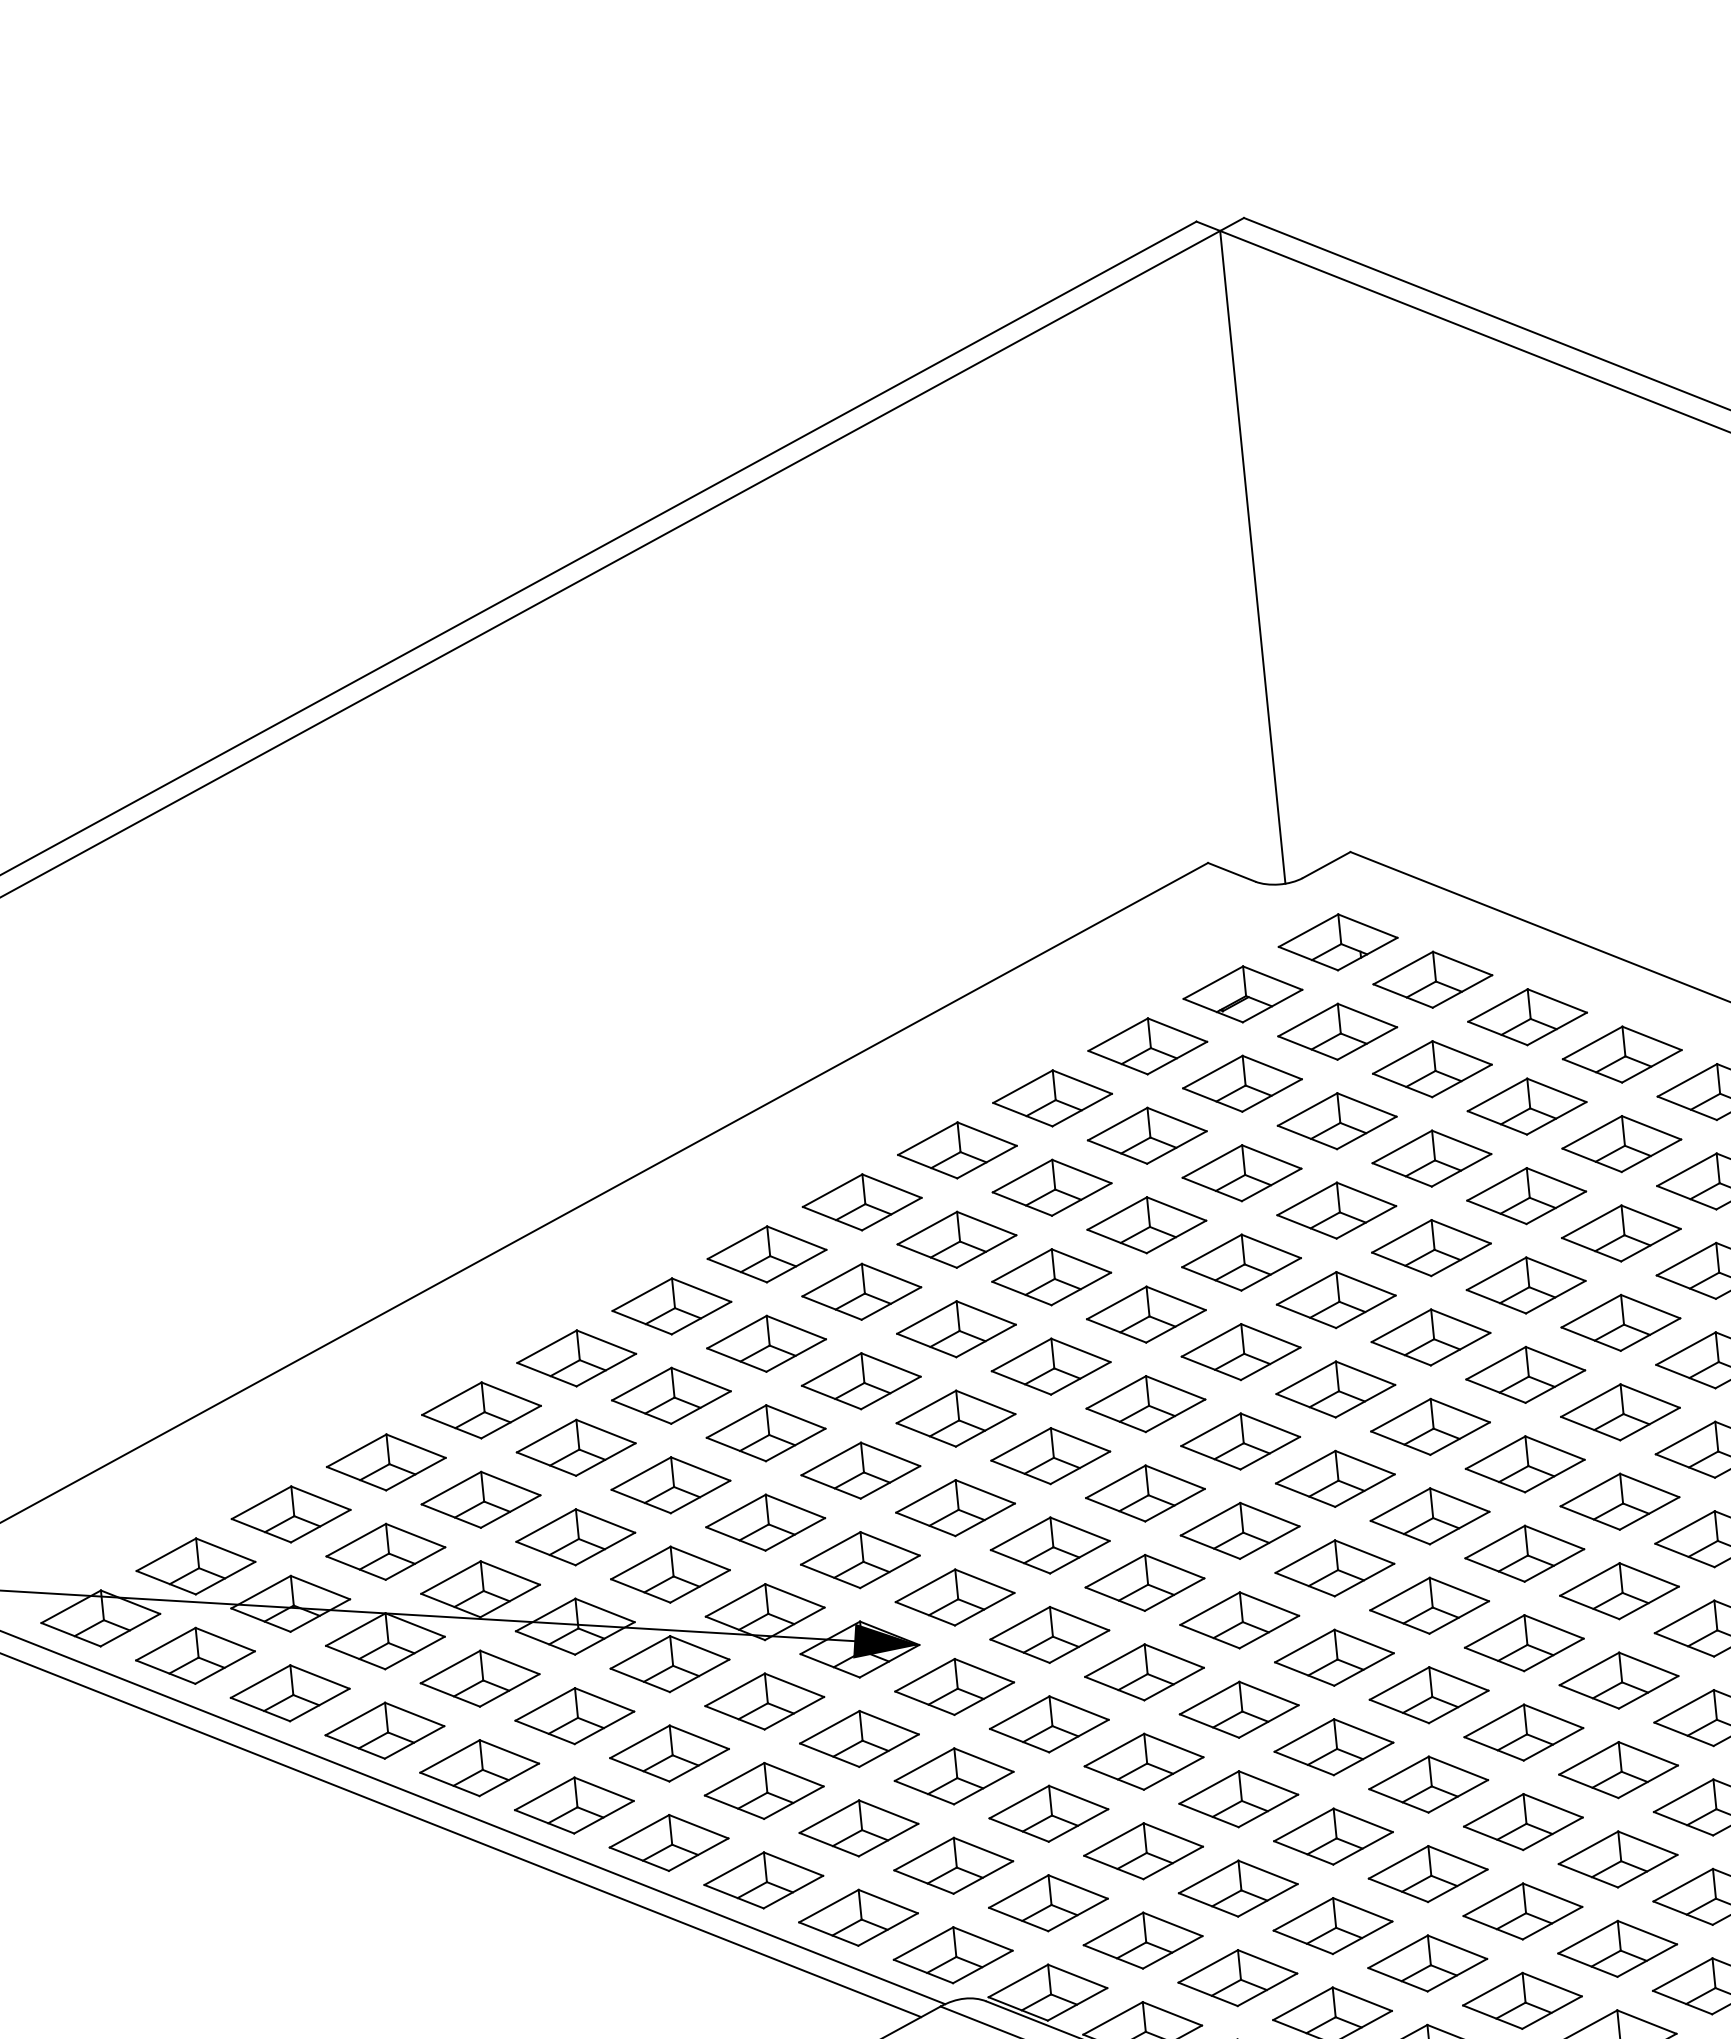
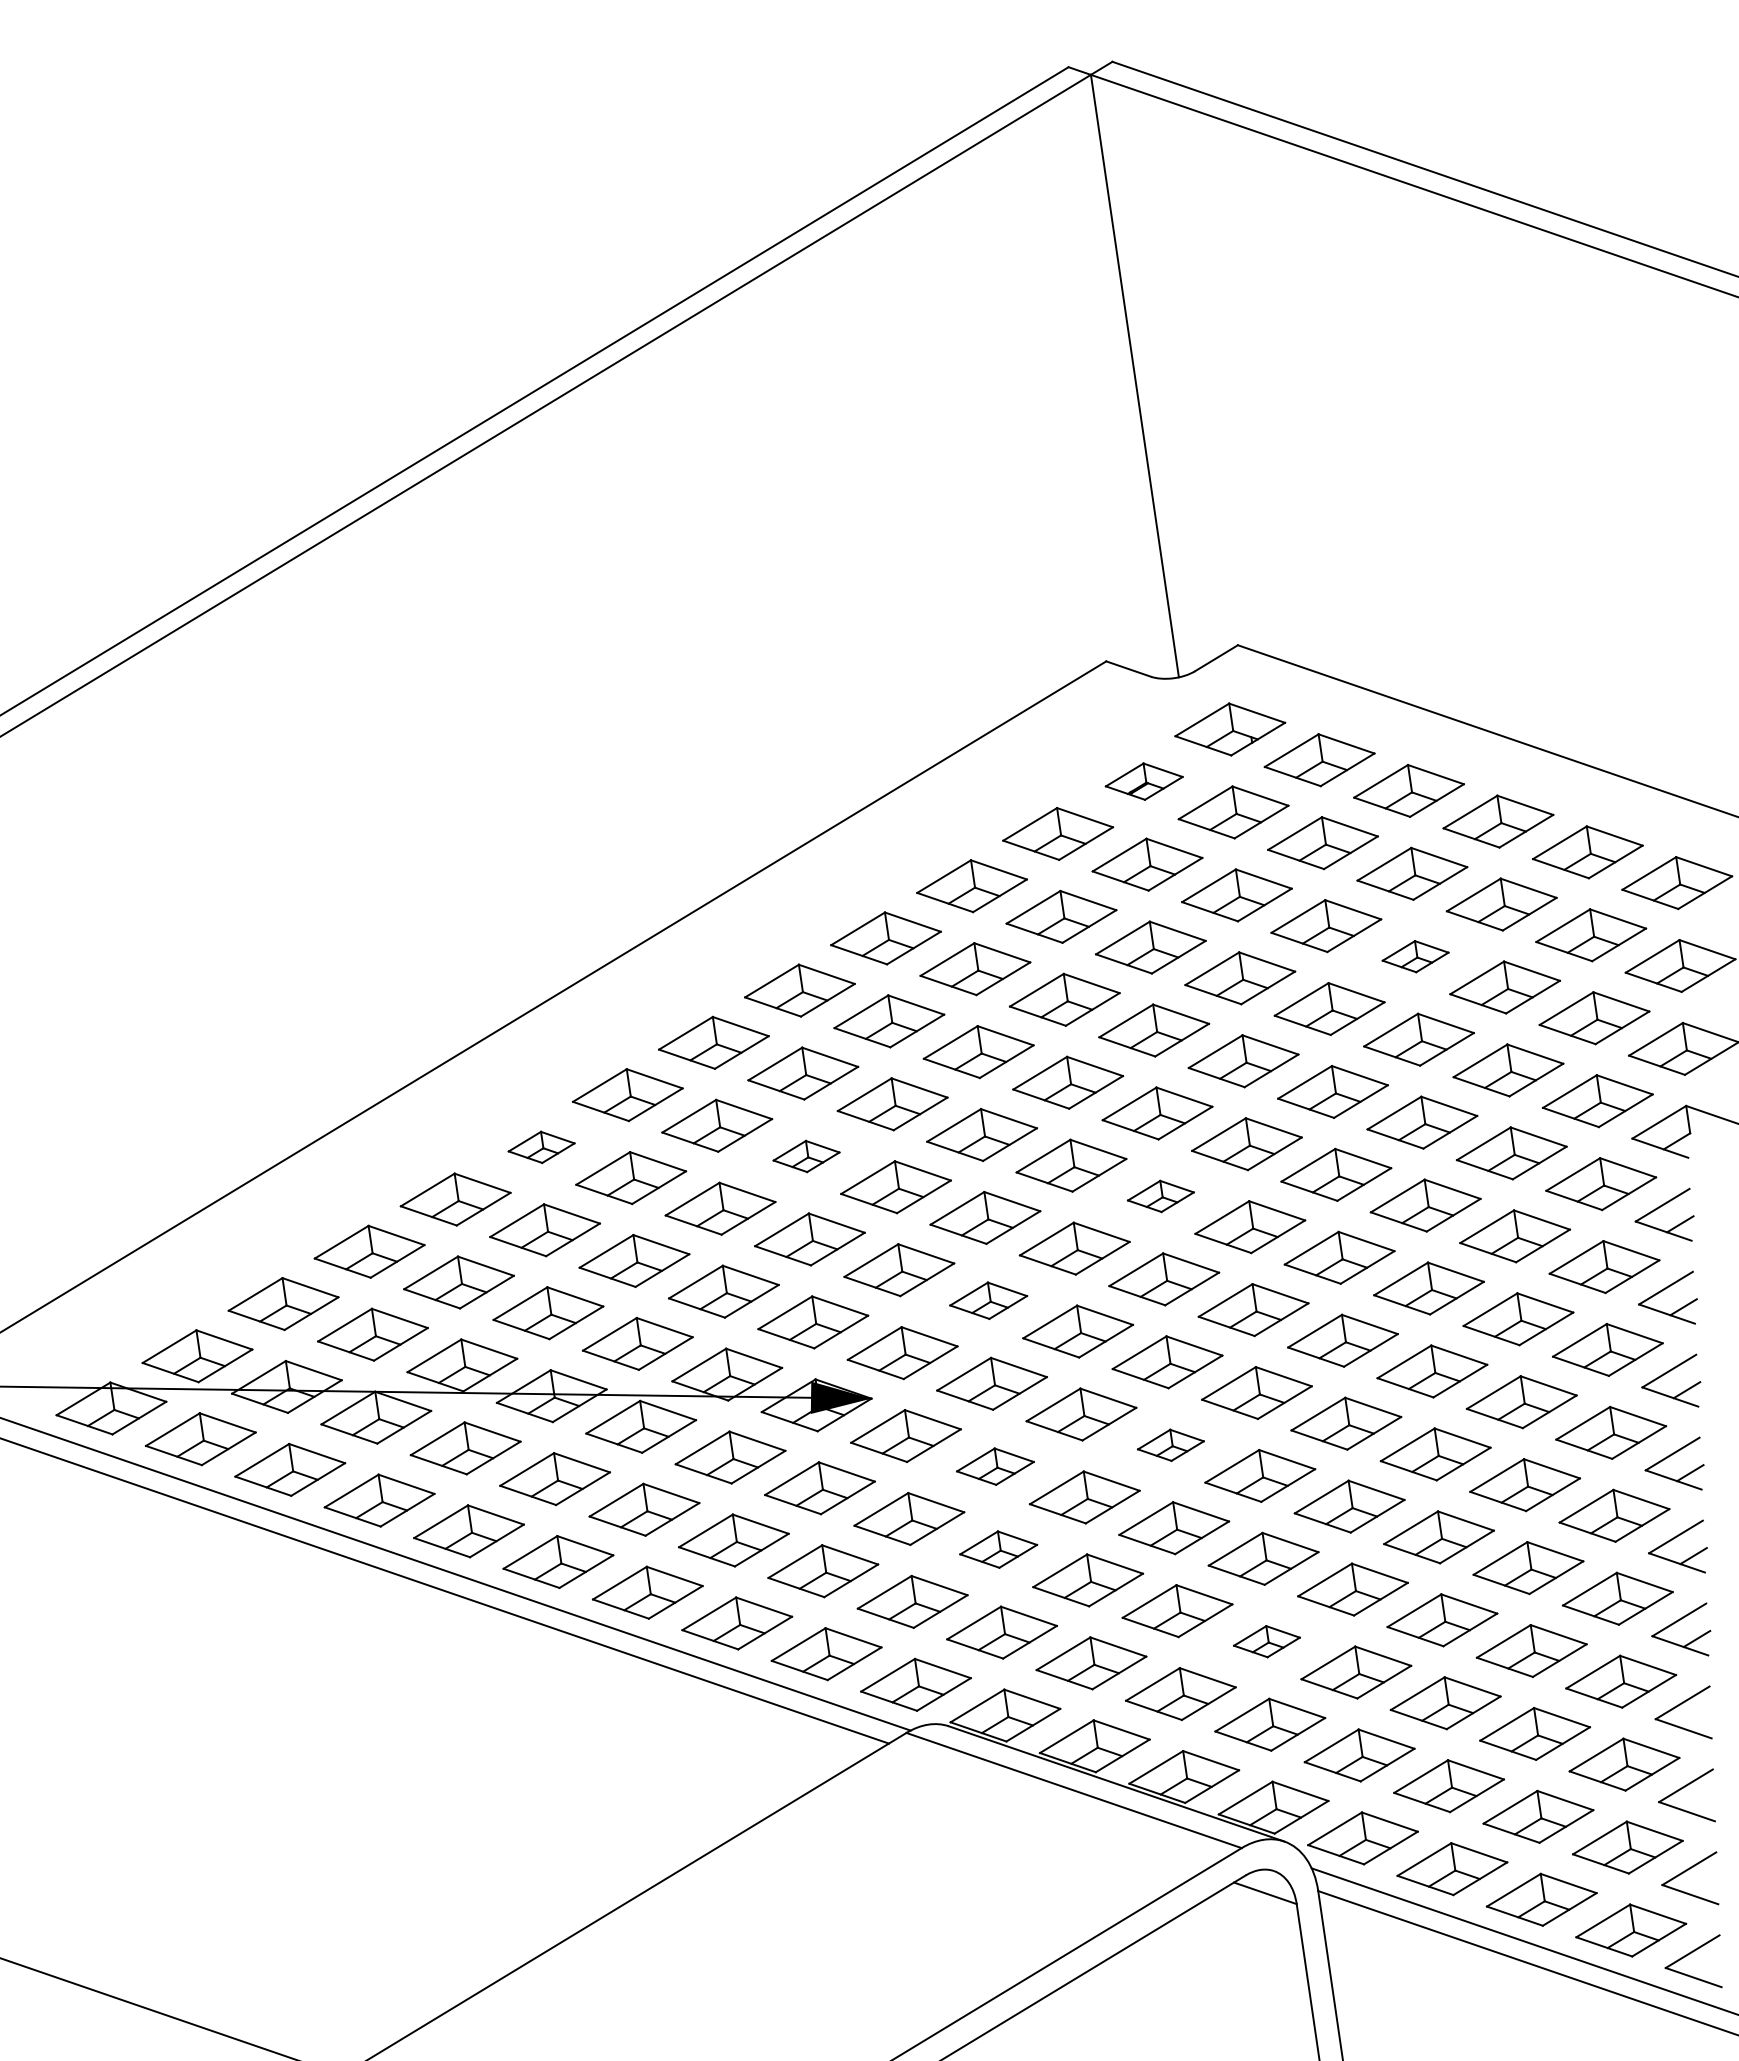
part: (1243, 994) -> (1144, 781), size x0.7
part: (1526, 1195) -> (1415, 956), size x0.6
part: (576, 1358) -> (541, 1147), size x0.6
part: (861, 1381) -> (806, 1156), size x0.6
part: (1240, 1441) -> (1160, 1196), size x0.6
part: (1050, 1545) -> (988, 1300), size x0.7
part: (1238, 1710) -> (1170, 1445), size x0.6
part: (1049, 1724) -> (995, 1466), size x0.7
part: (1048, 1813) -> (998, 1549), size x0.7
part: (1332, 1925) -> (1266, 1641), size x0.6

